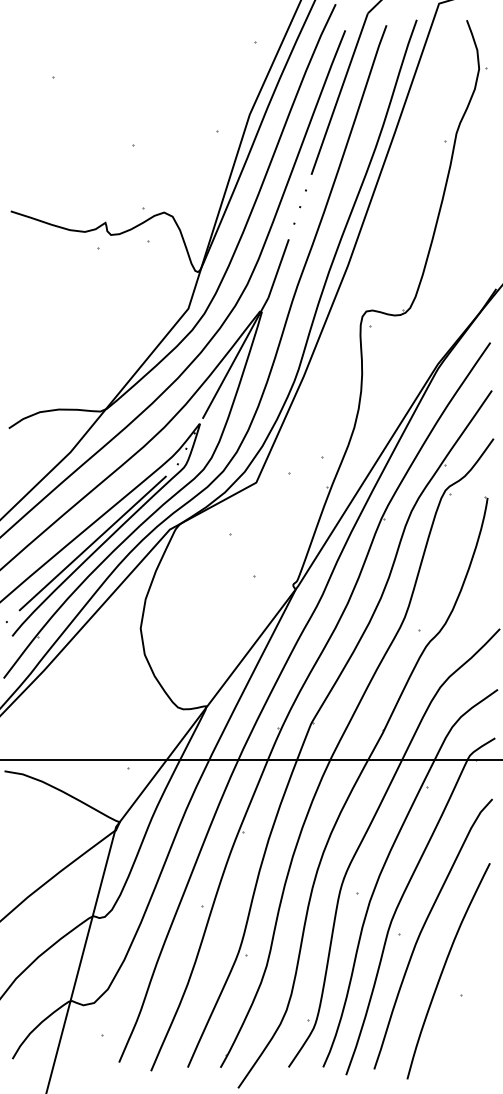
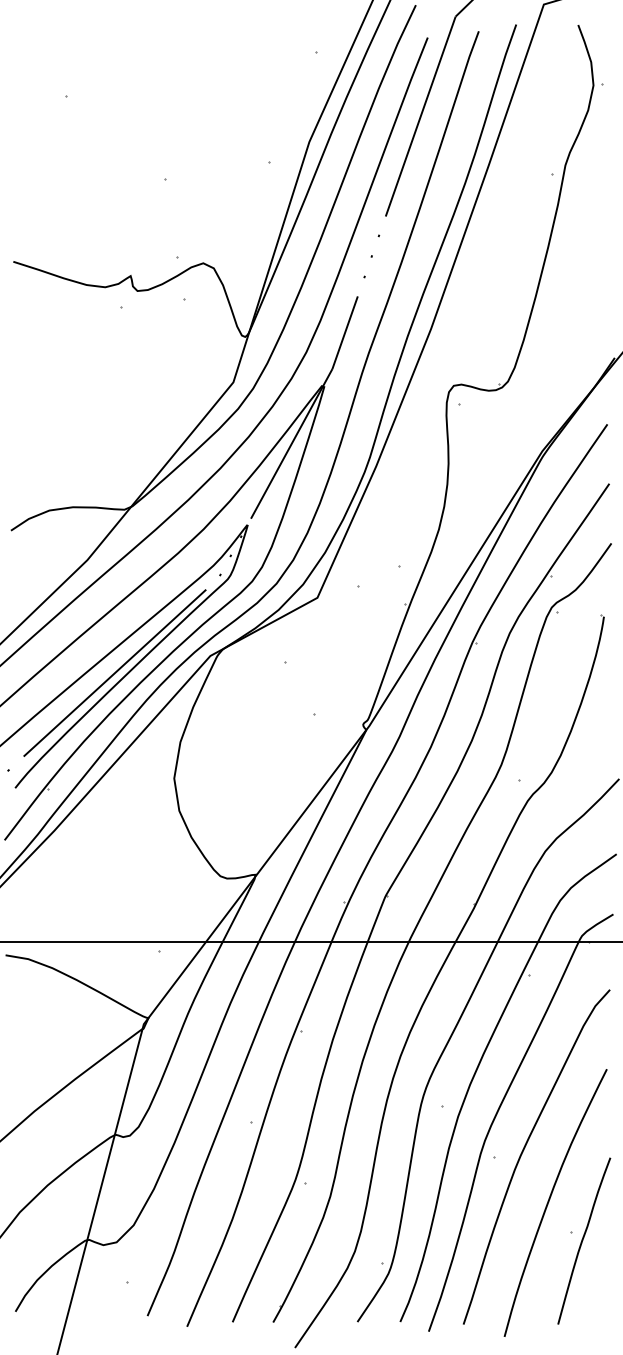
curve: (471, 1001) -> (583, 1240), added

